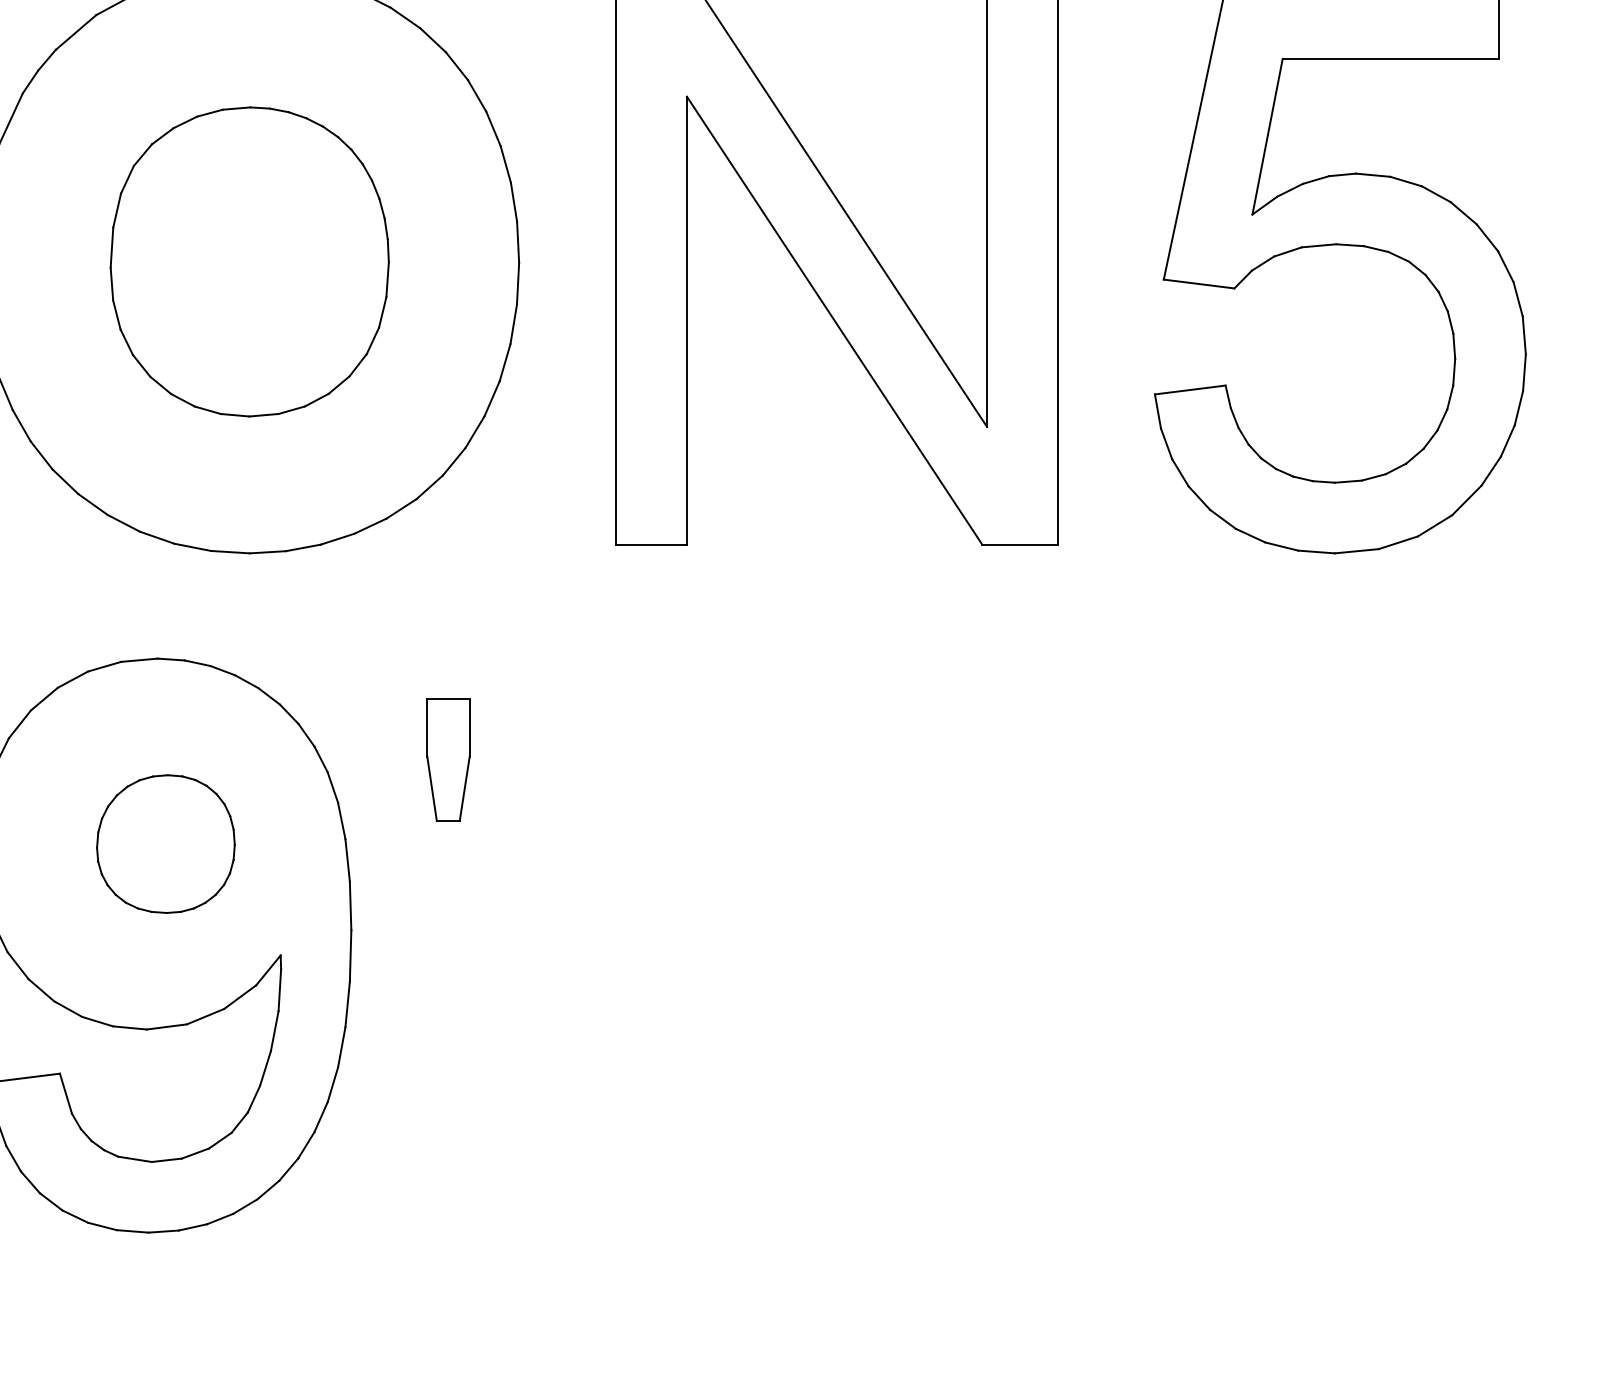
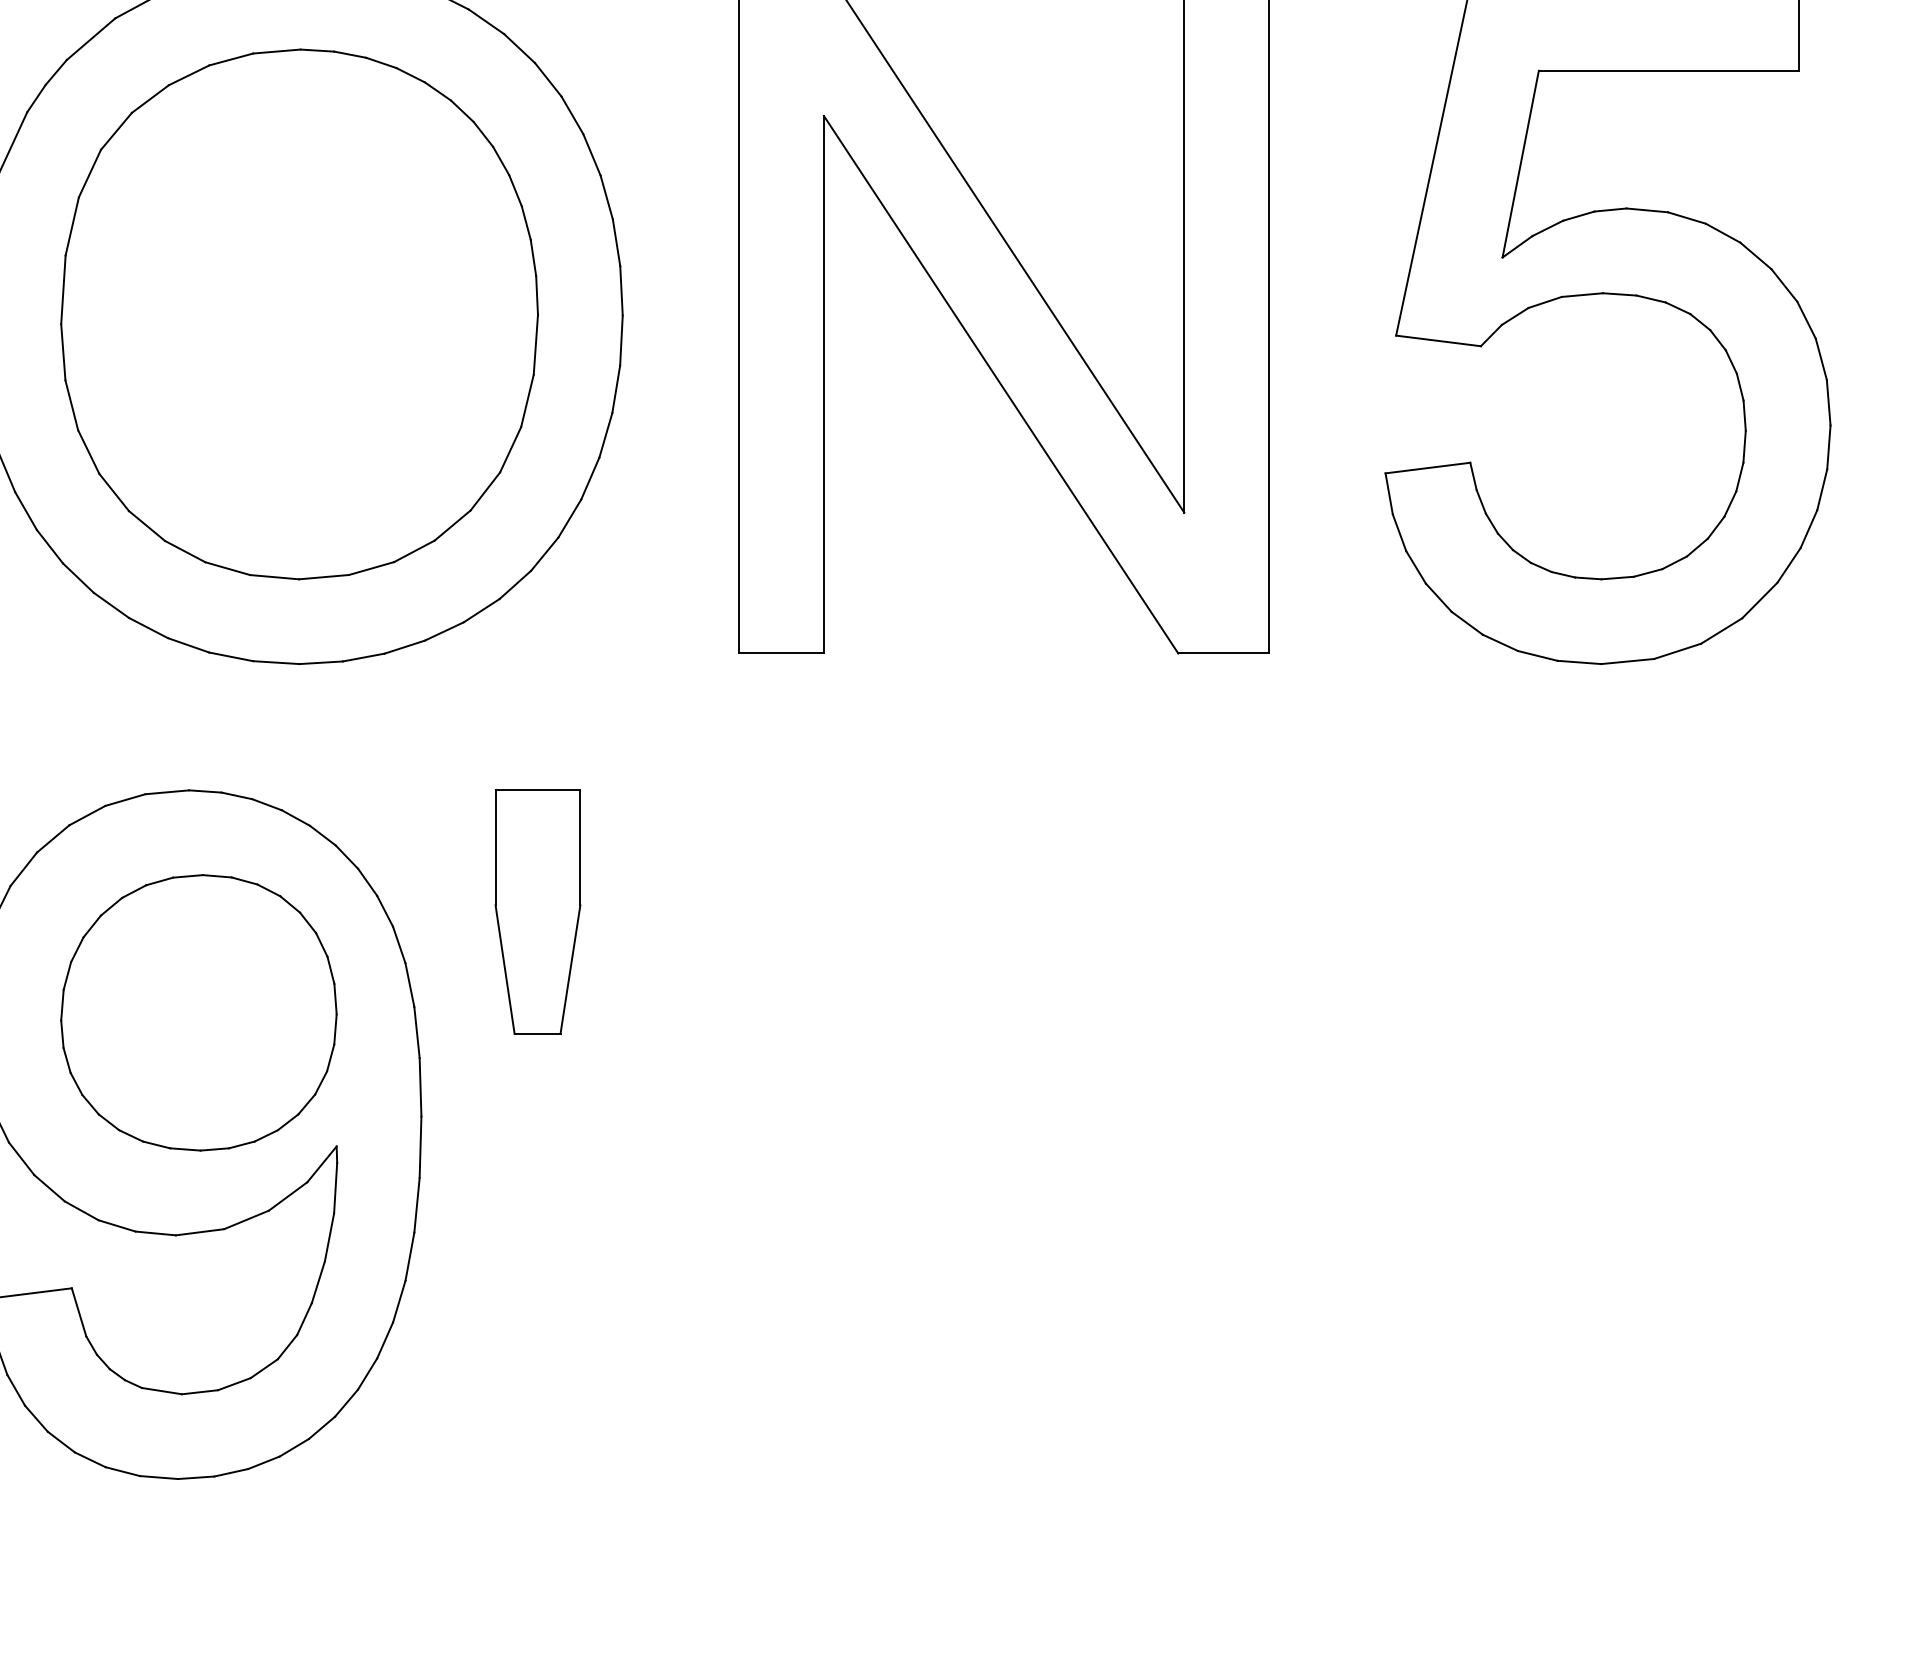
part: (249, 261) -> (299, 314), size x1.43
part: (448, 759) -> (537, 911), size x1.67
part: (165, 843) -> (198, 1012), size x1.67

